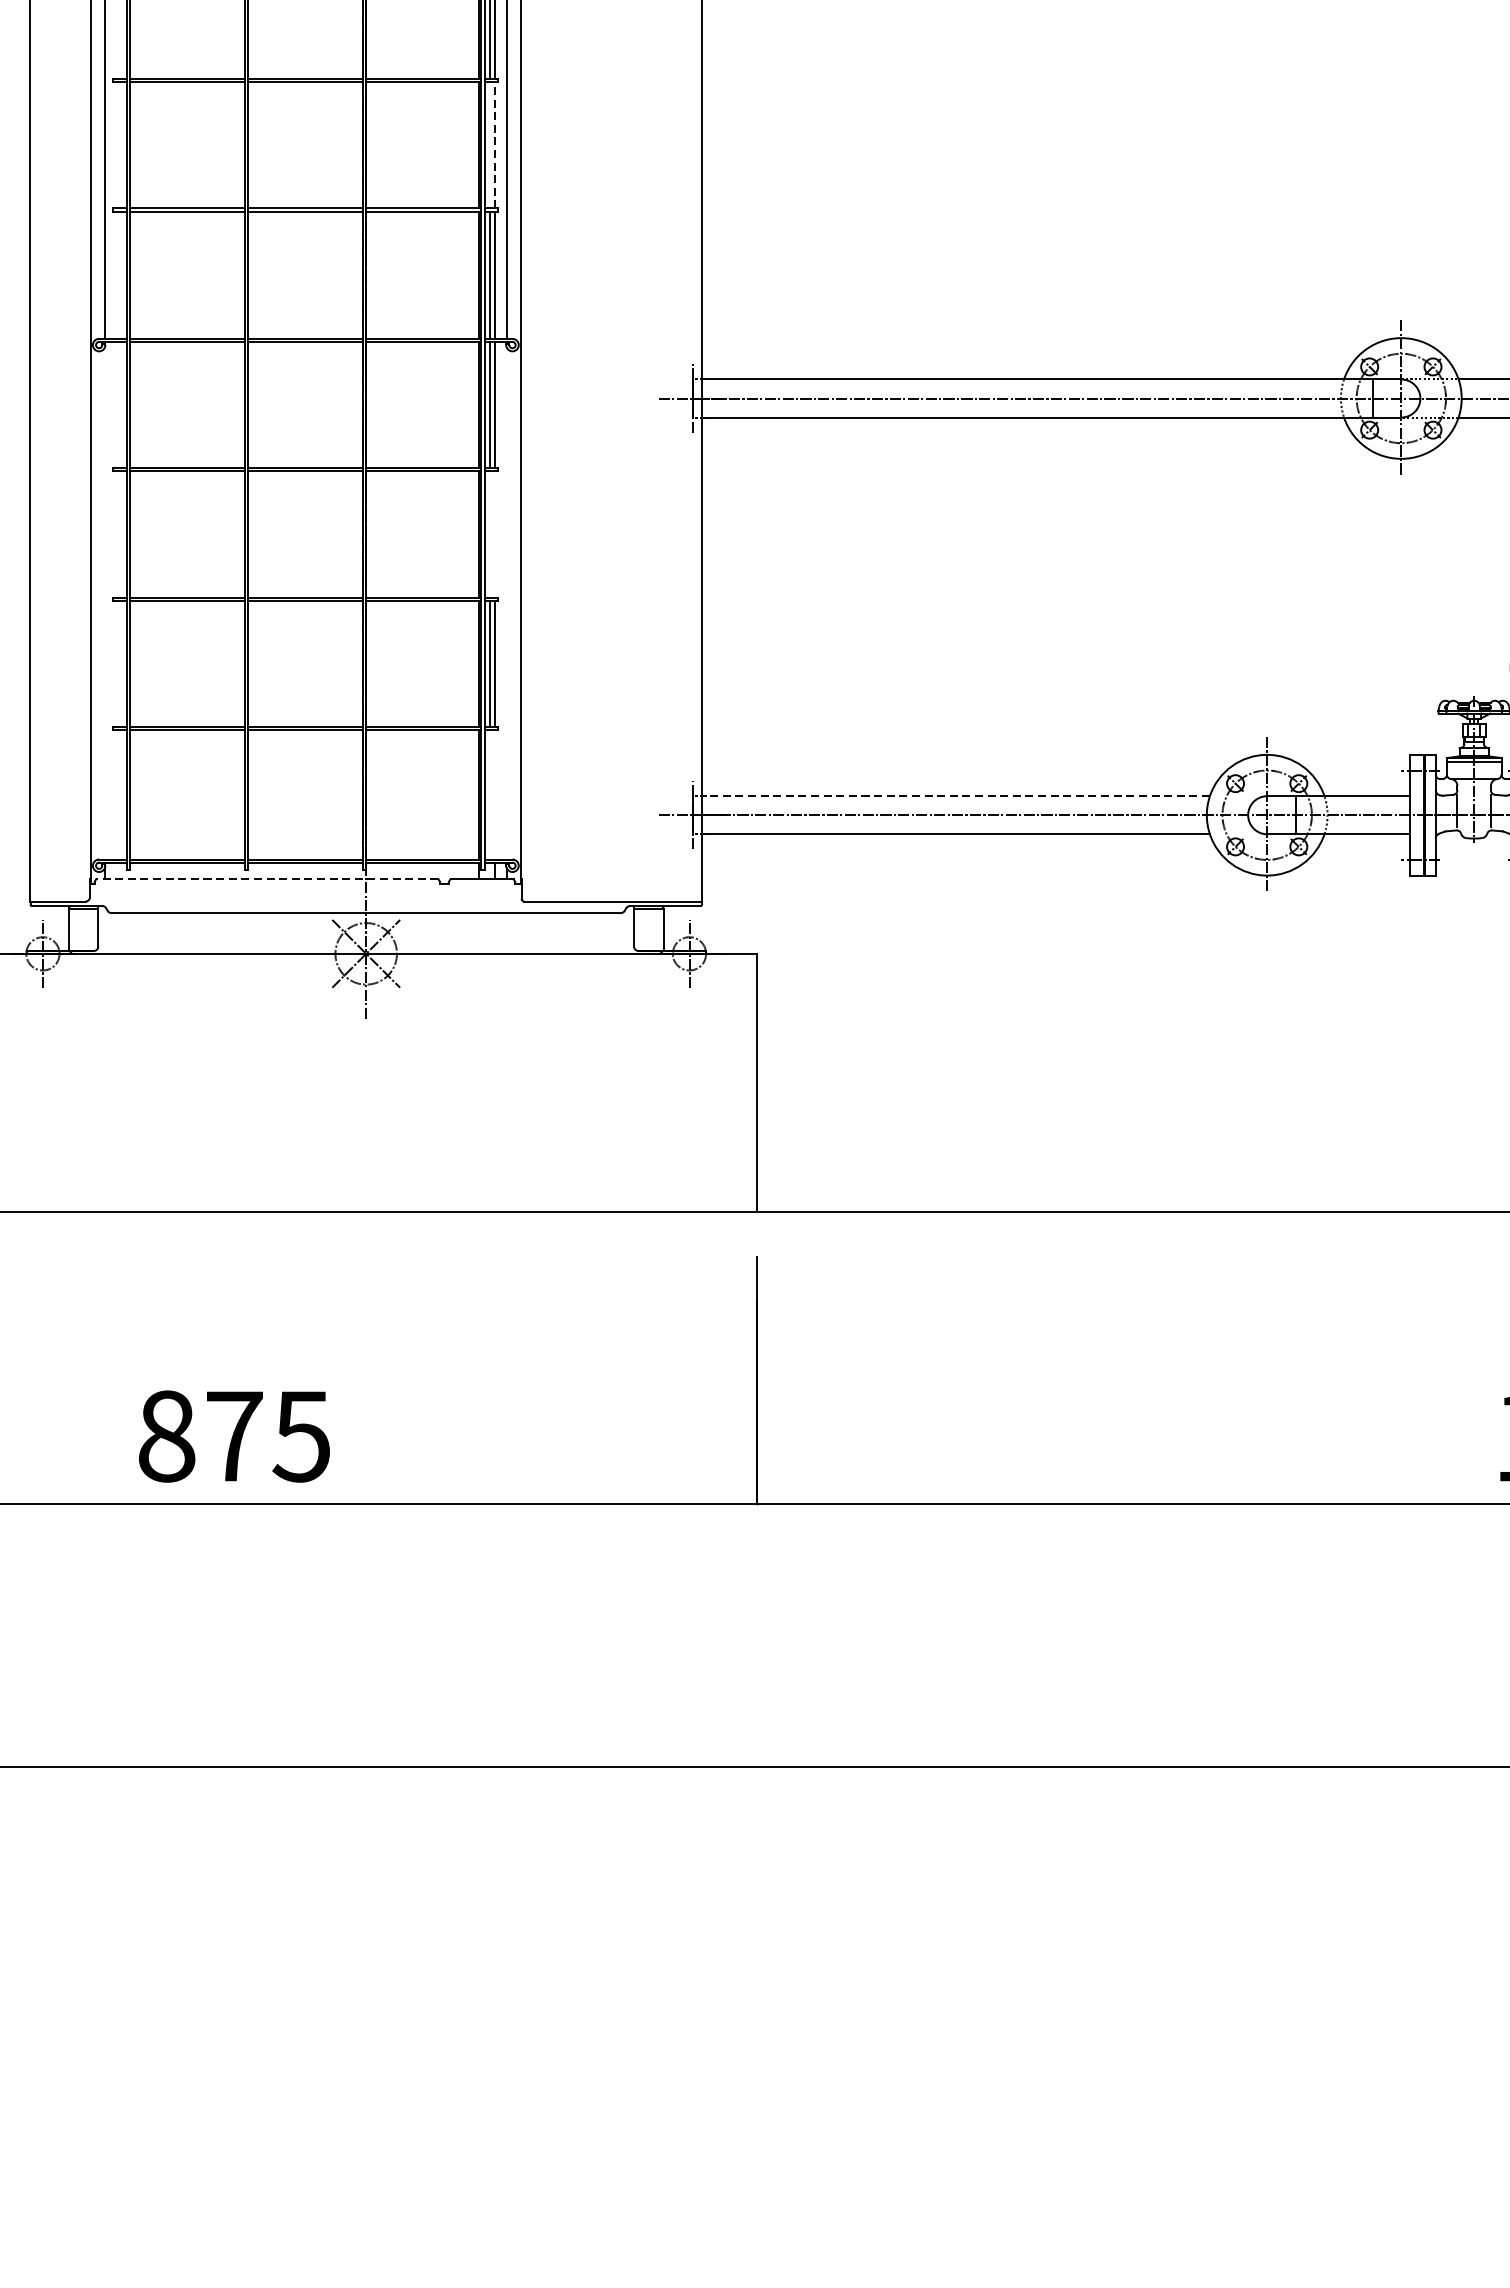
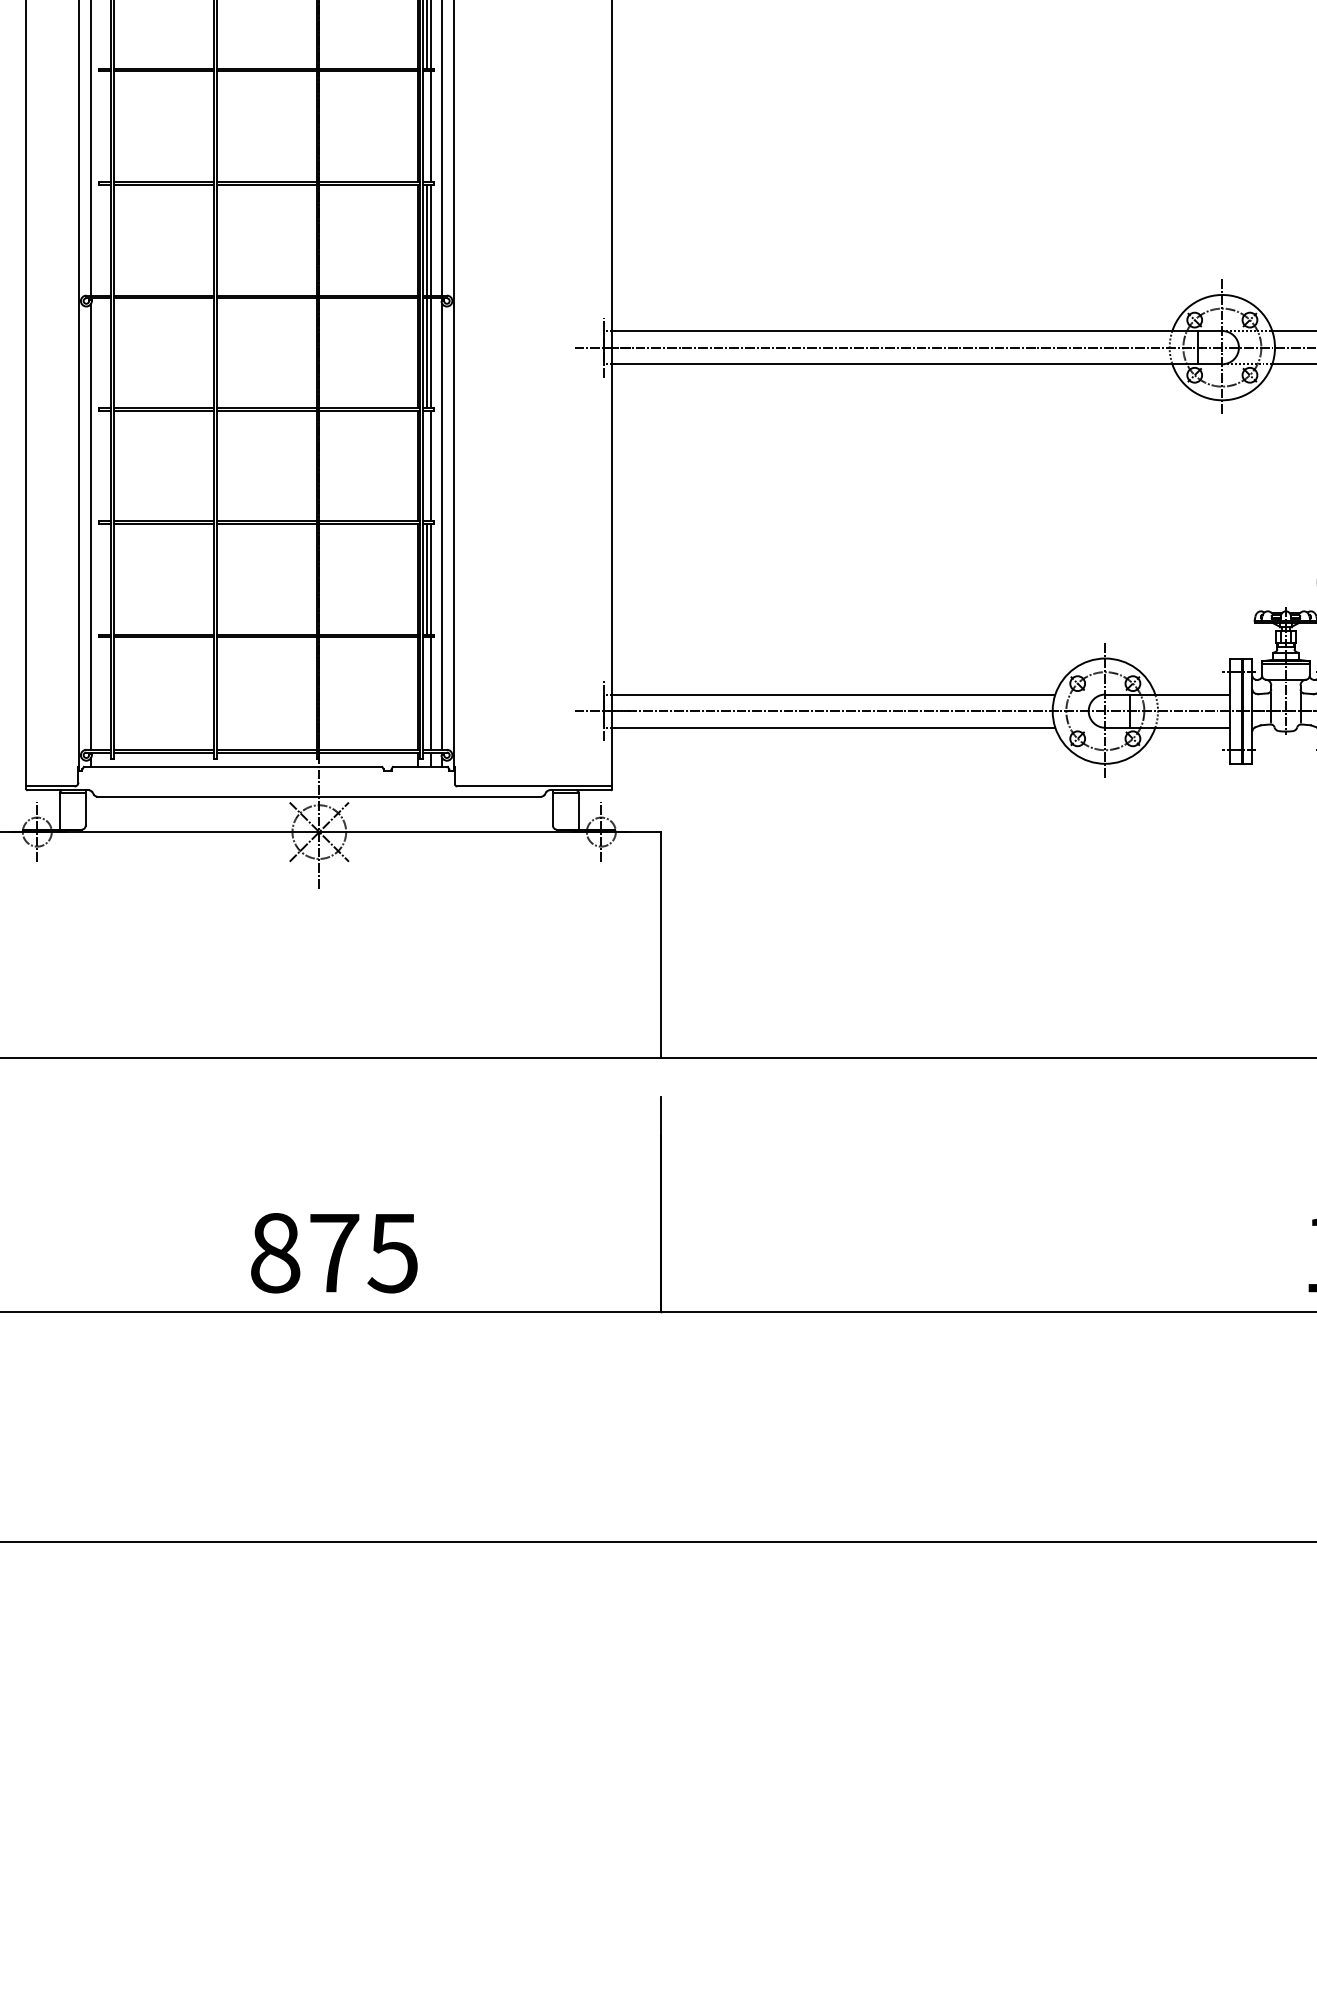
line: (494, 144) -> (431, 126), dashed -> solid
line: (494, 533) -> (431, 465), added
line: (105, 603) -> (91, 526), added
line: (507, 603) -> (442, 526), added
line: (494, 794) -> (431, 693), added
line: (957, 796) -> (835, 694), dashed -> solid
line: (266, 878) -> (232, 766), dashed -> solid
text: (234, 1436) -> (334, 1253), moved

